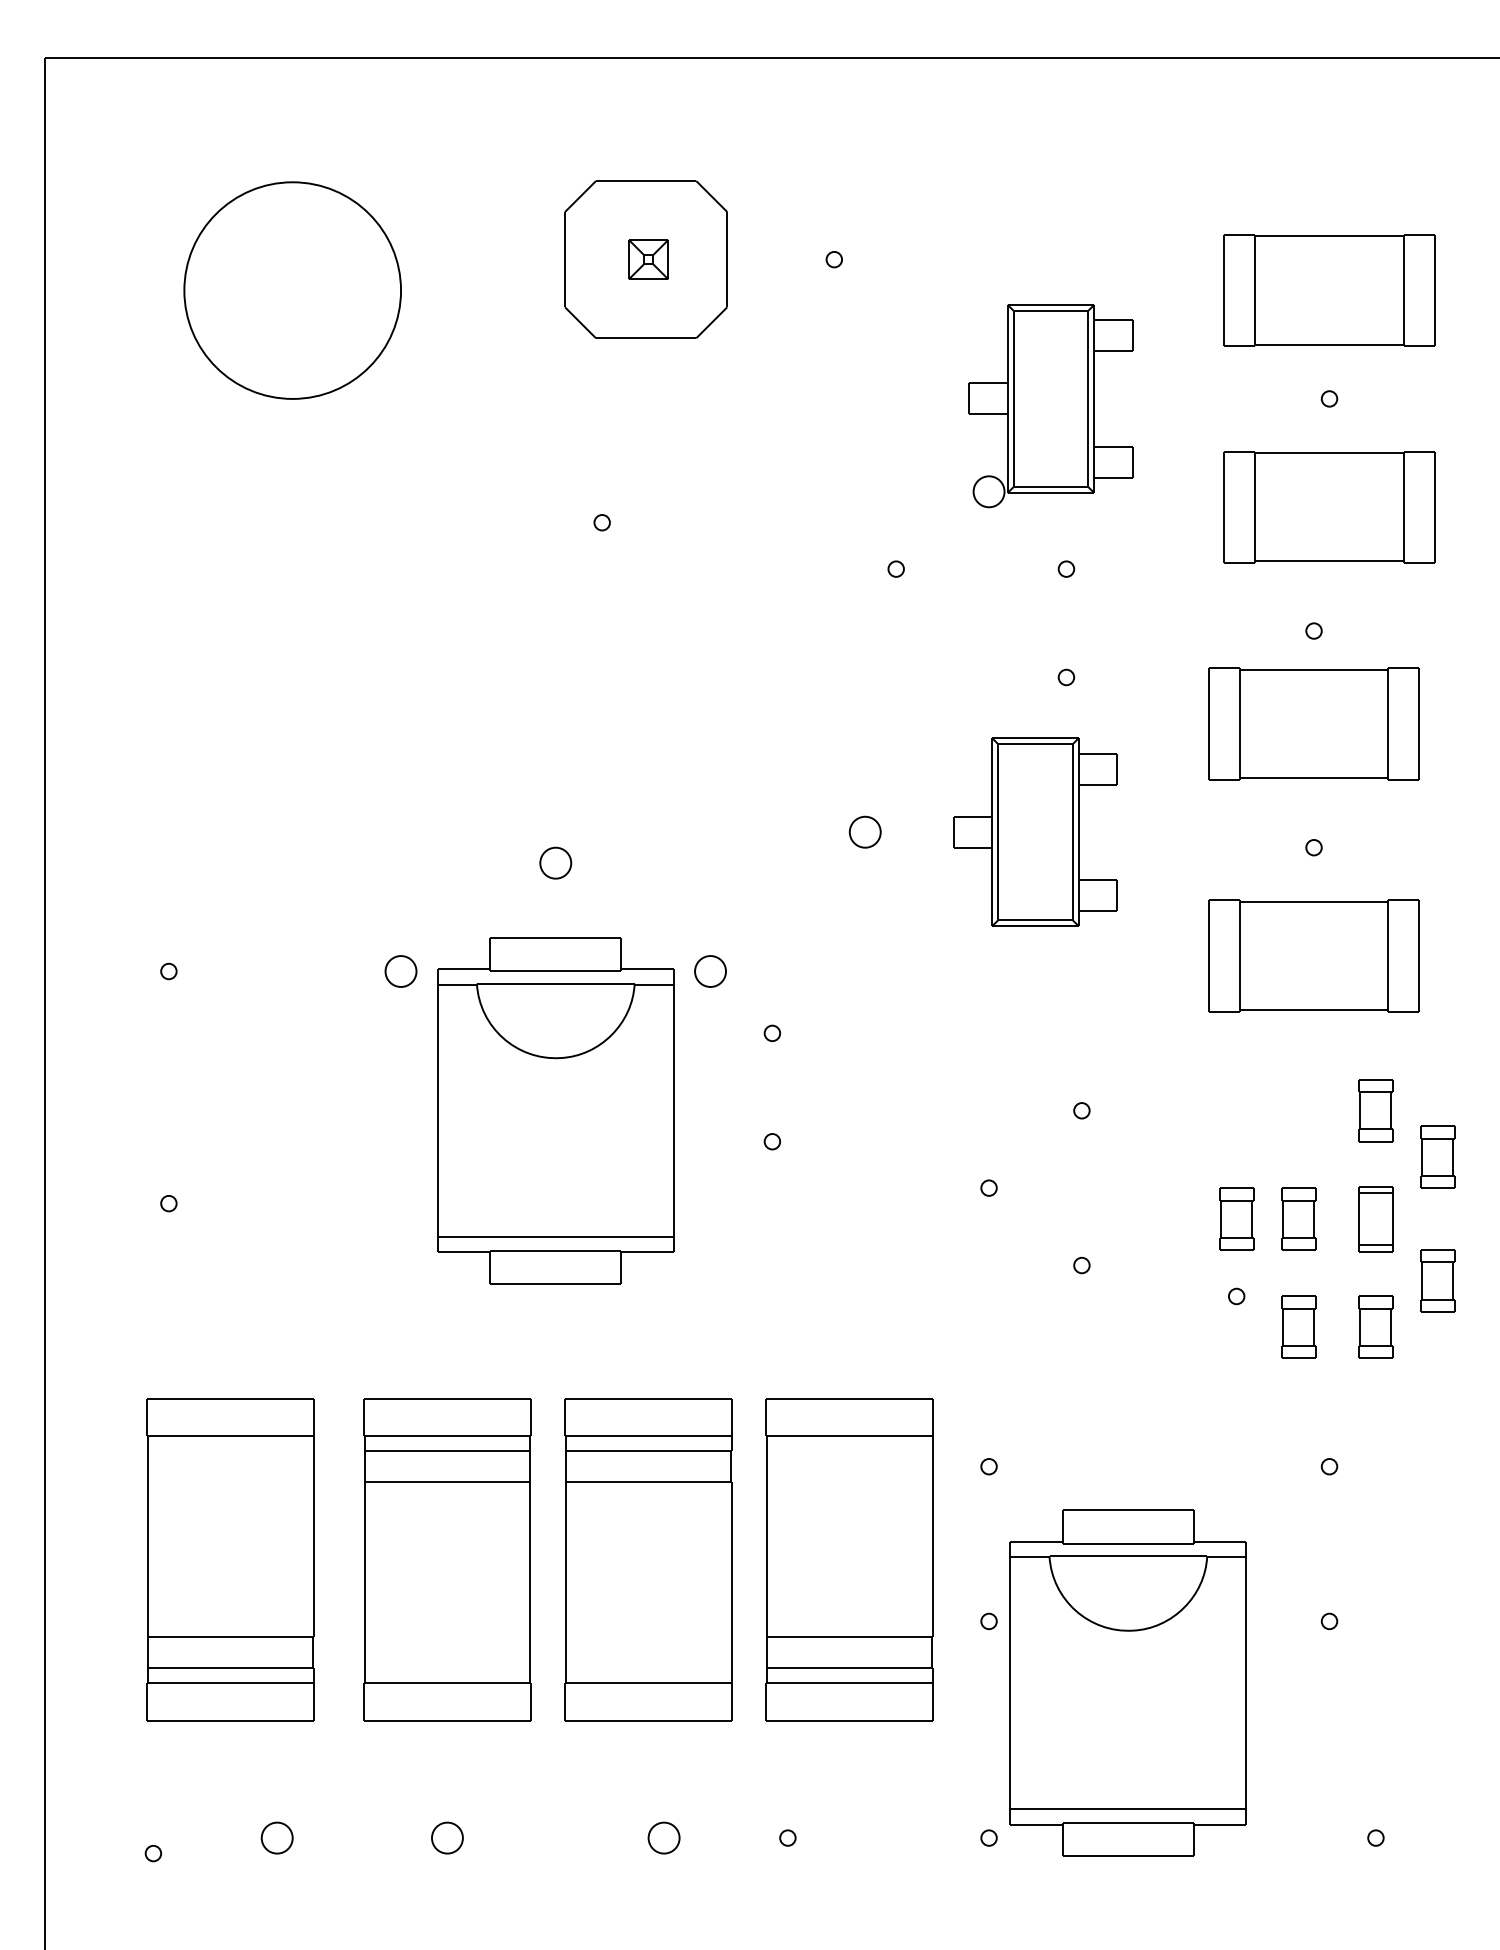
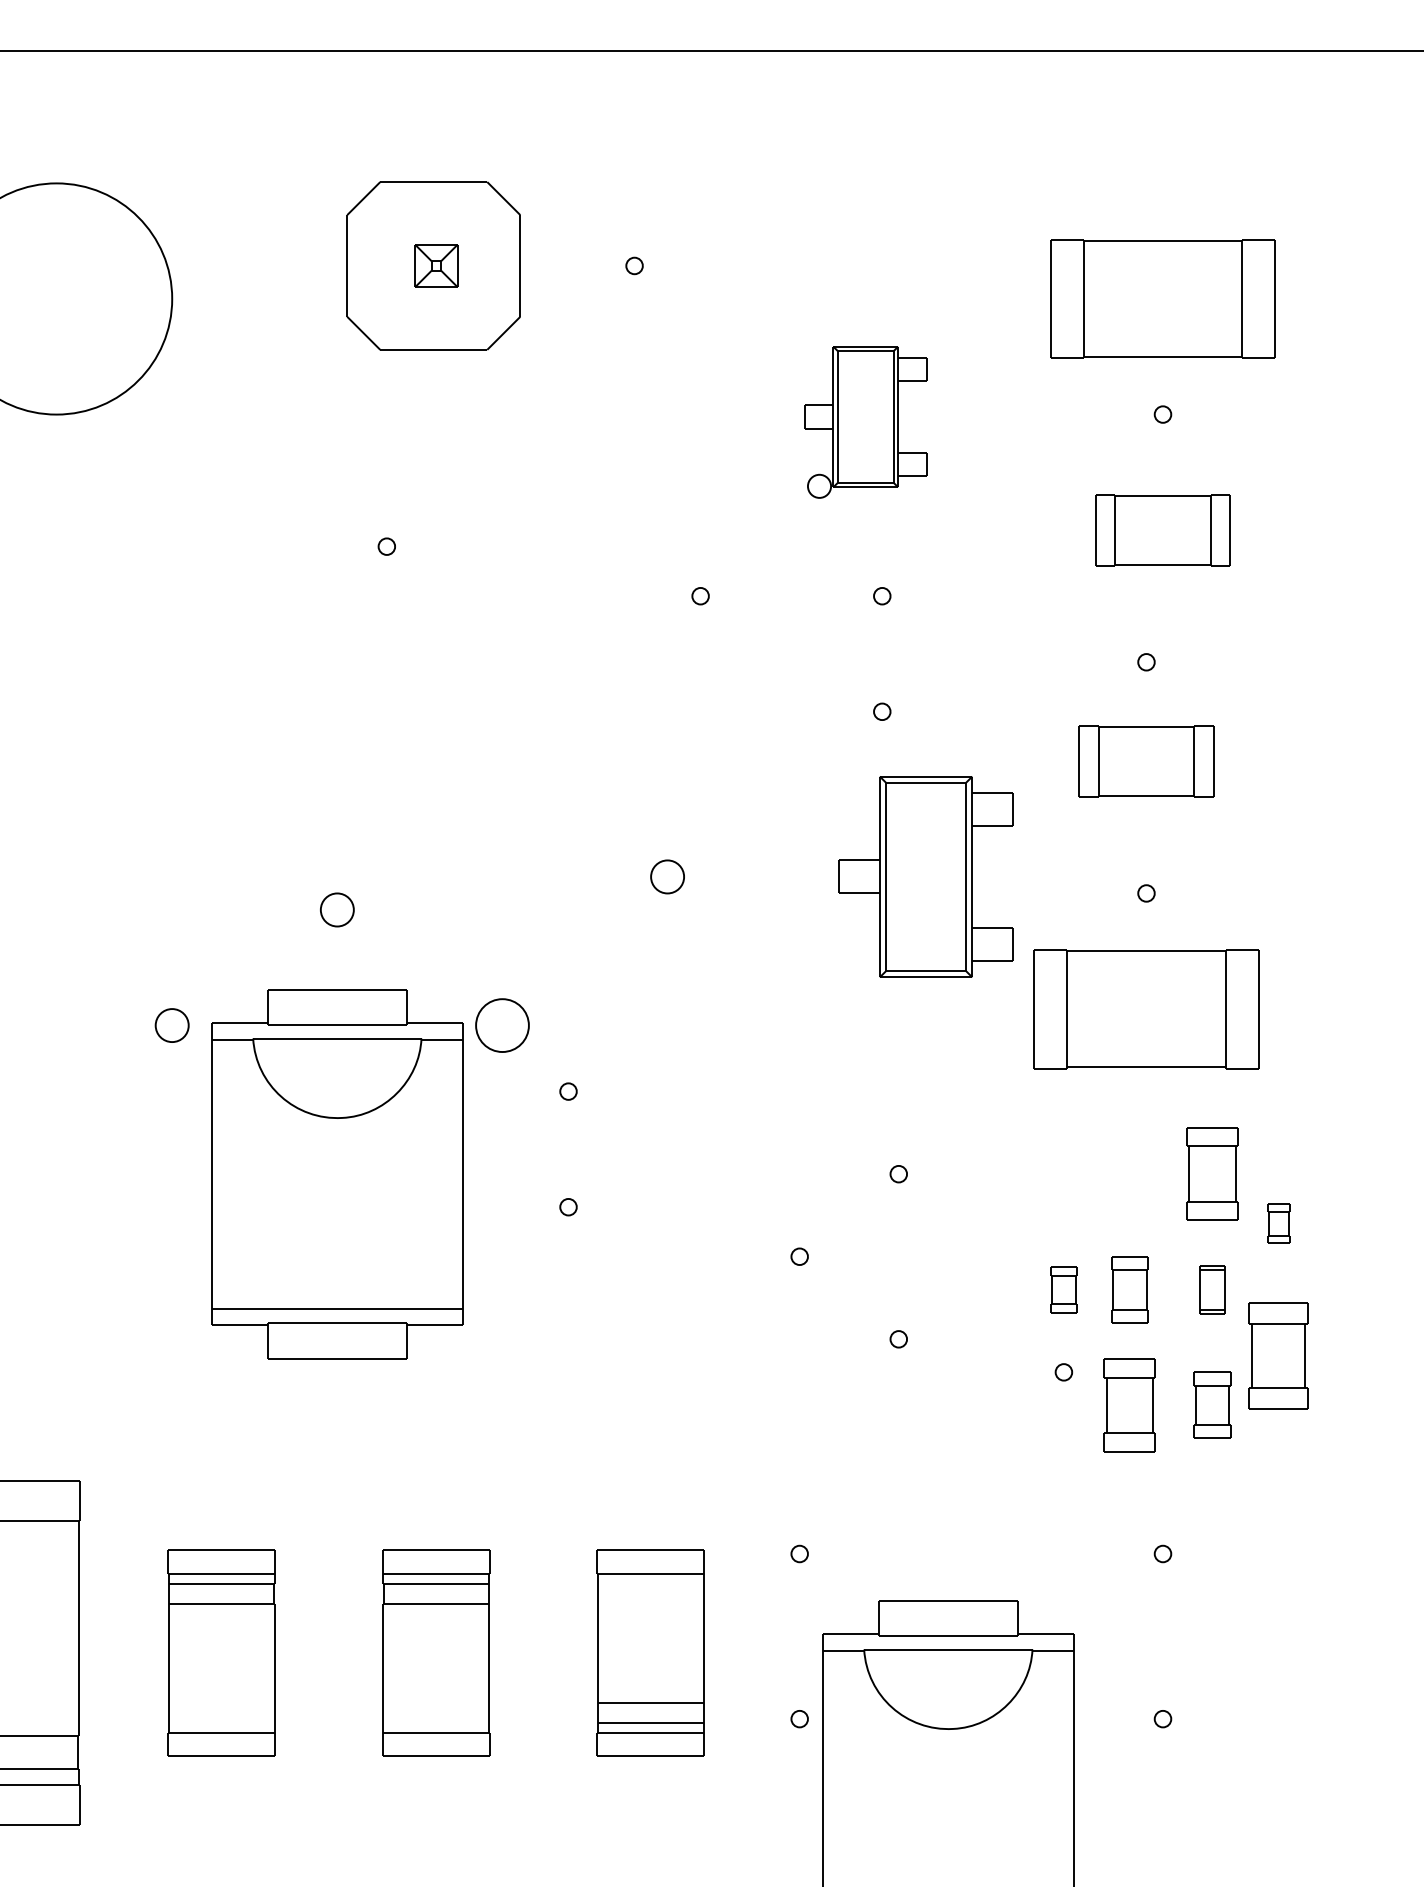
part: (1050, 406) -> (865, 422), size x0.7
part: (1329, 507) -> (1162, 530), size x0.6
part: (1313, 723) -> (1145, 760), size x0.6
part: (1035, 831) -> (926, 876), moved
part: (710, 971) -> (502, 1025), size x1.6
part: (1375, 1110) -> (1212, 1173), size x1.4
part: (1437, 1156) -> (1278, 1222), size x0.6
part: (1236, 1218) -> (1063, 1289), size x0.7
part: (1375, 1219) -> (1212, 1290), size x0.7
part: (1437, 1280) -> (1278, 1355), size x1.6
part: (1298, 1326) -> (1129, 1404), size x1.4
part: (447, 1559) -> (221, 1653), size x0.6
part: (648, 1559) -> (436, 1653), size x0.6
part: (849, 1559) -> (650, 1653), size x0.6

